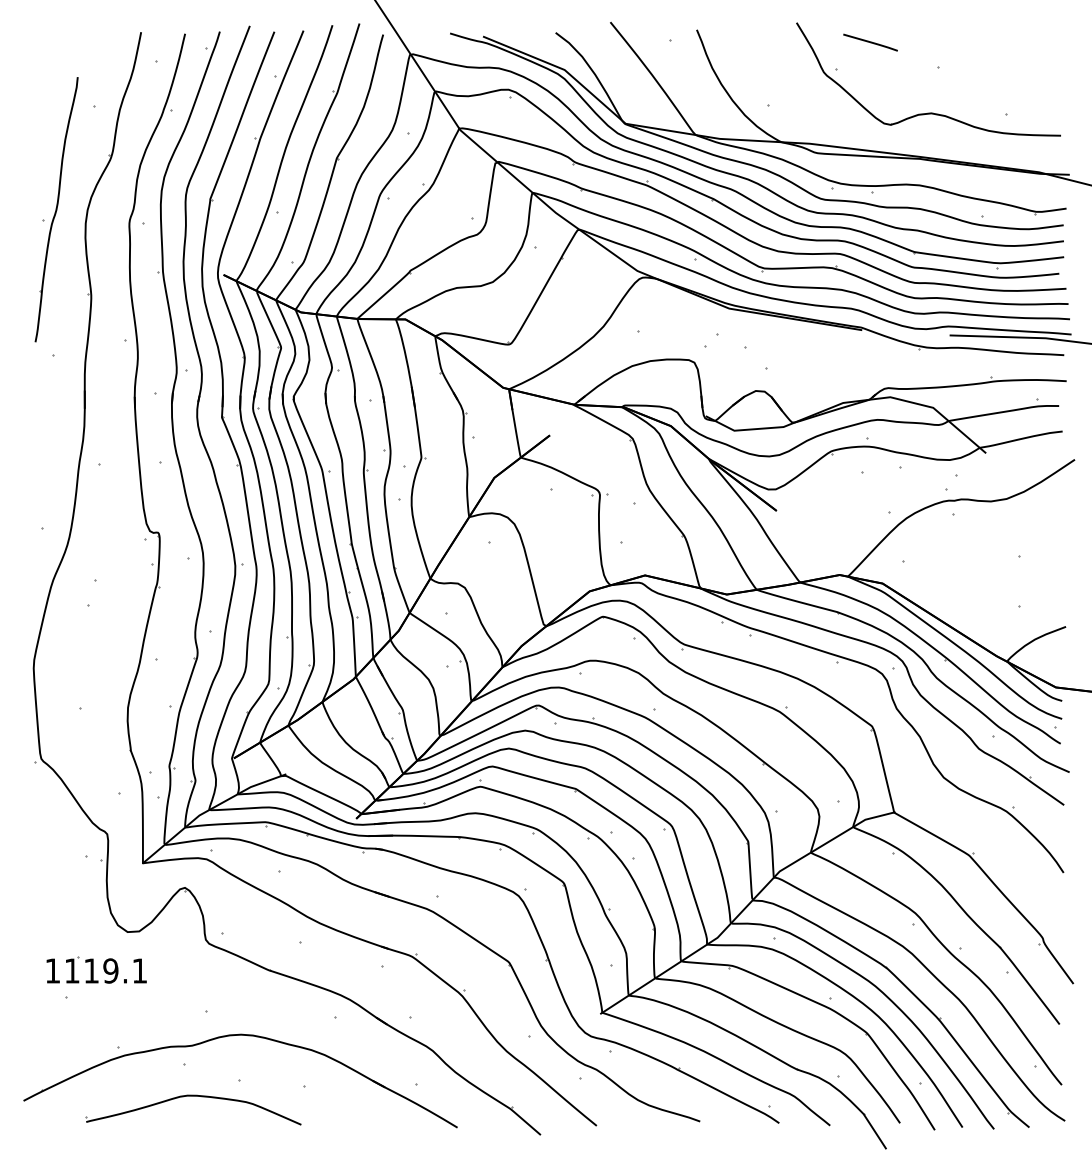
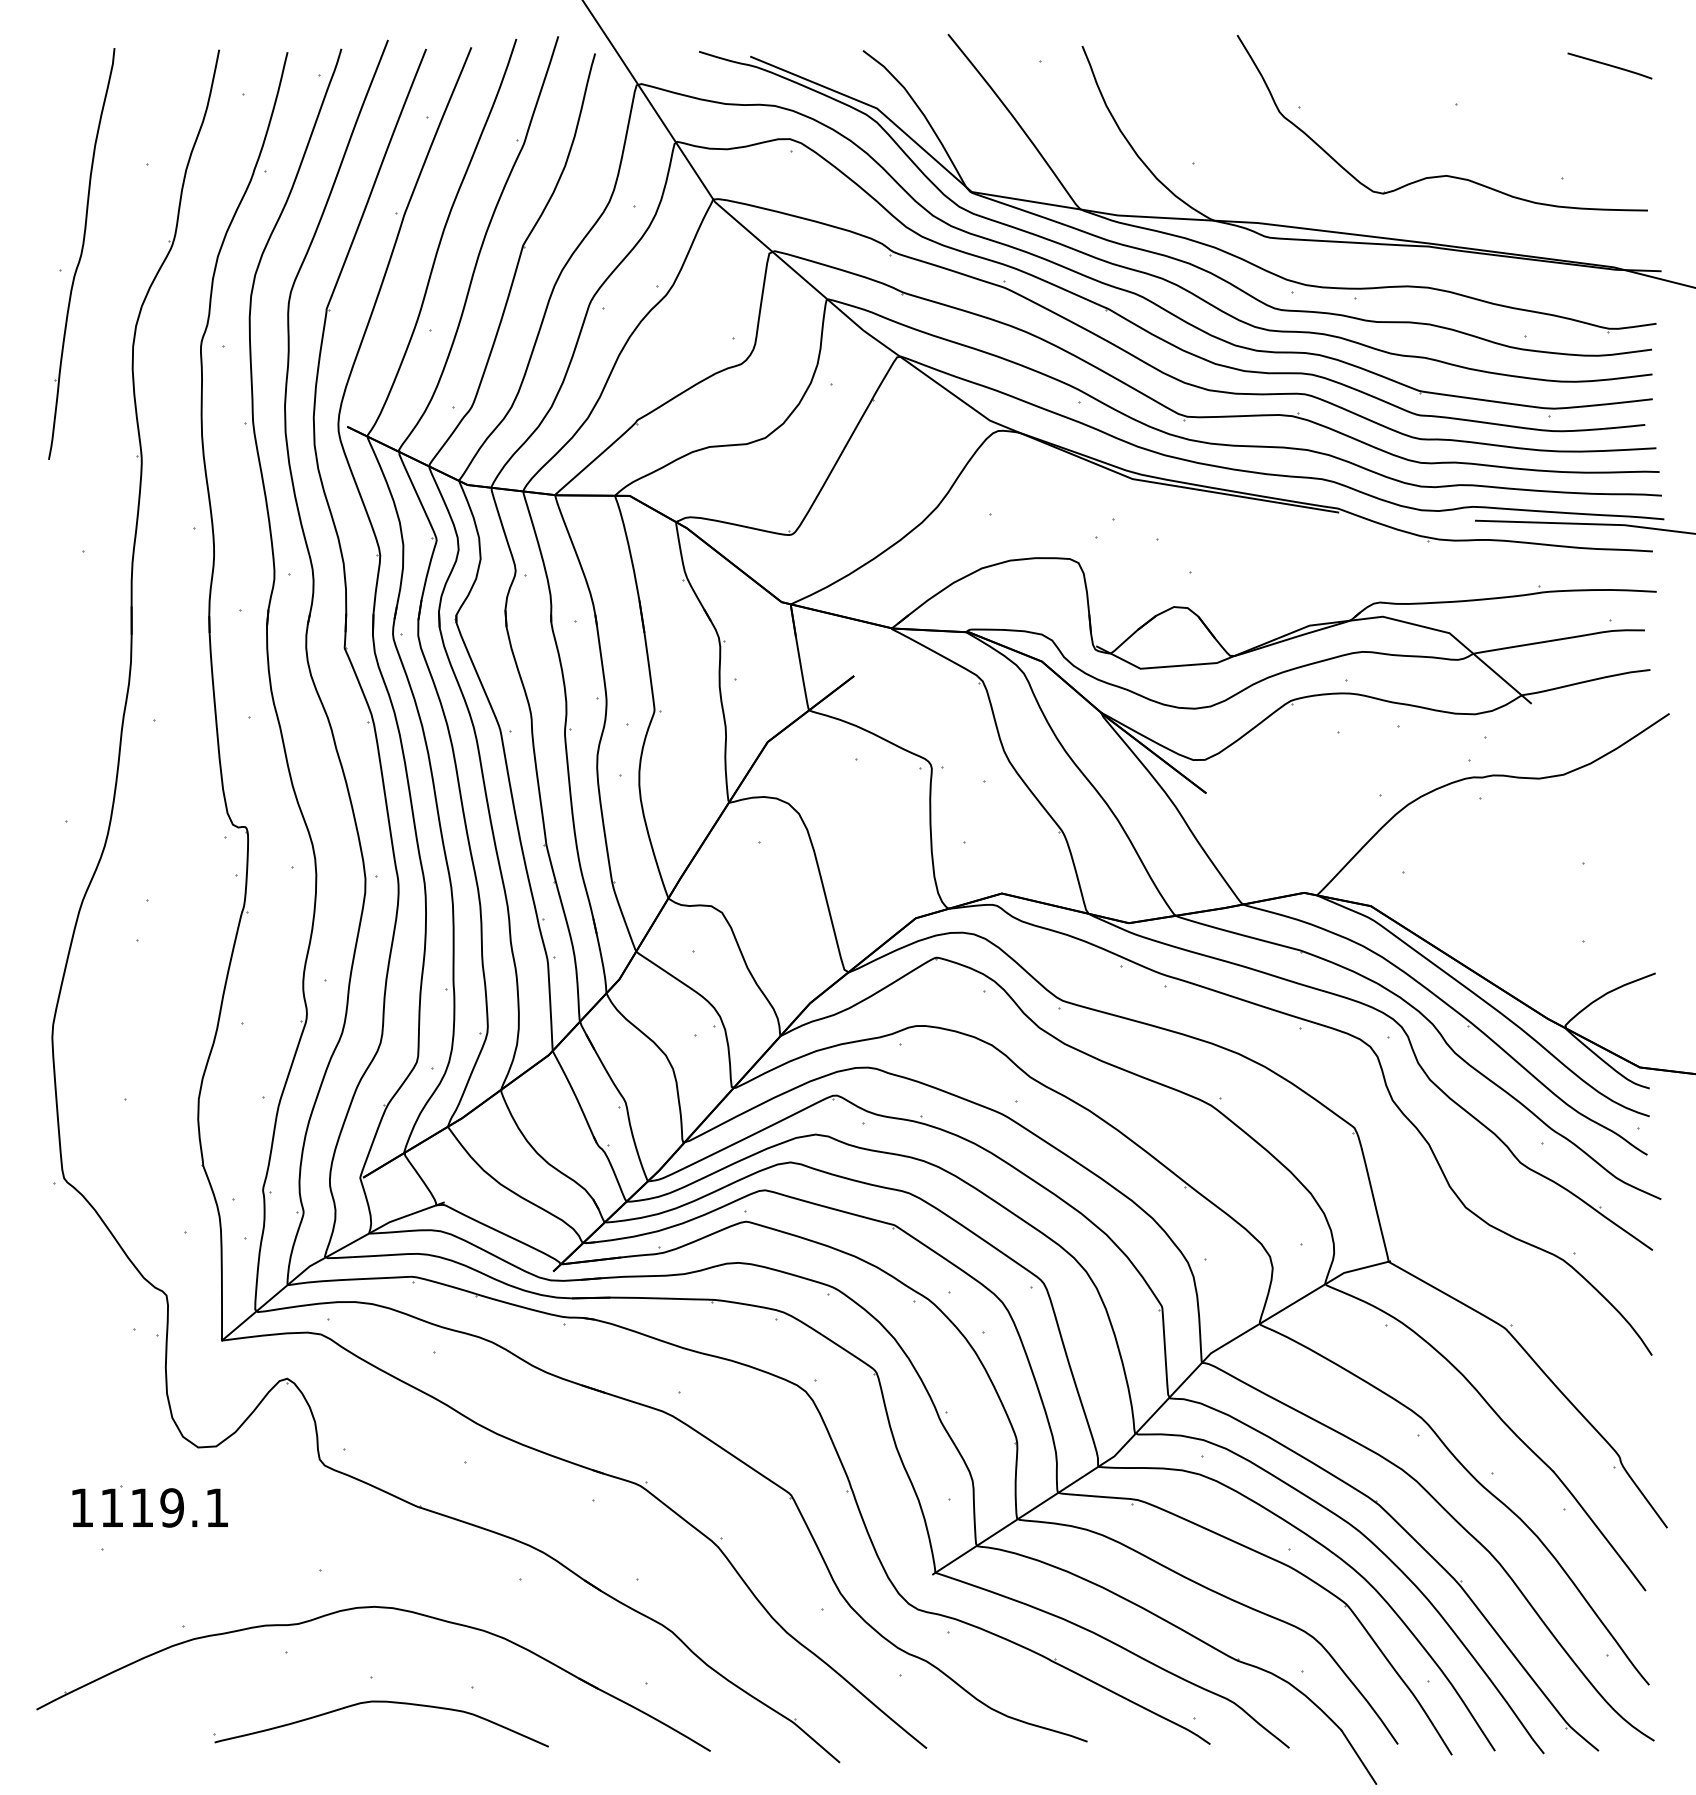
line: (870, 42) -> (1609, 65), moved
part: (56, 209) -> (81, 253), moved
part: (193, 1096) -> (381, 1702), moved

